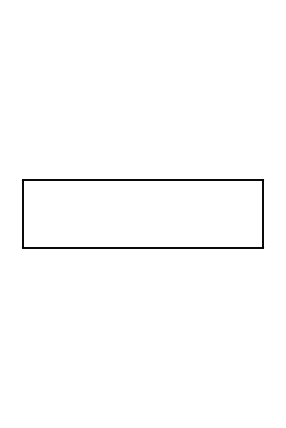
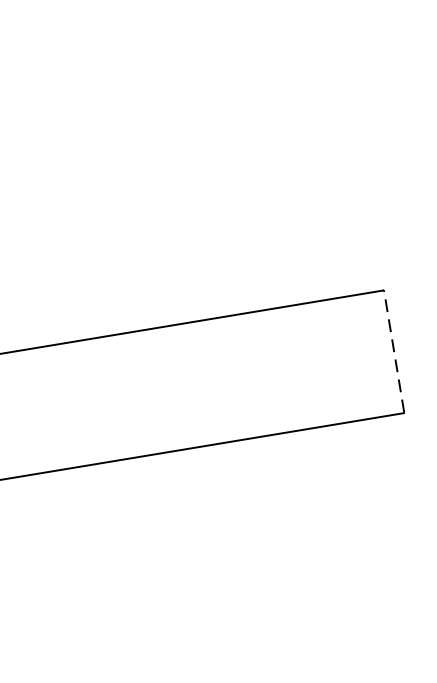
line: (263, 213) -> (394, 350), solid -> dashed

